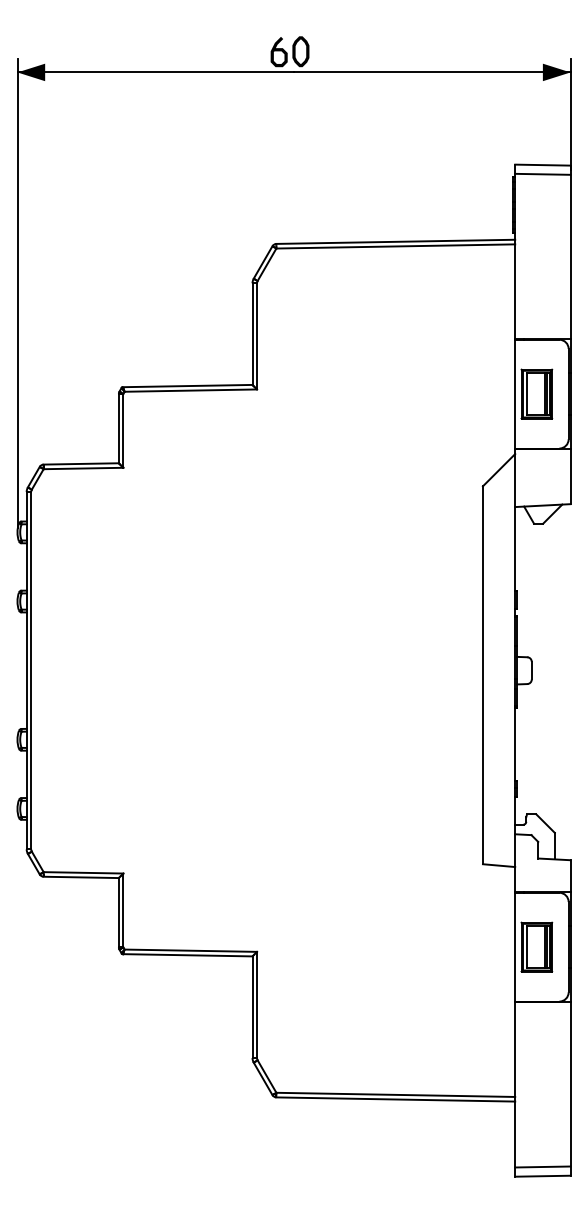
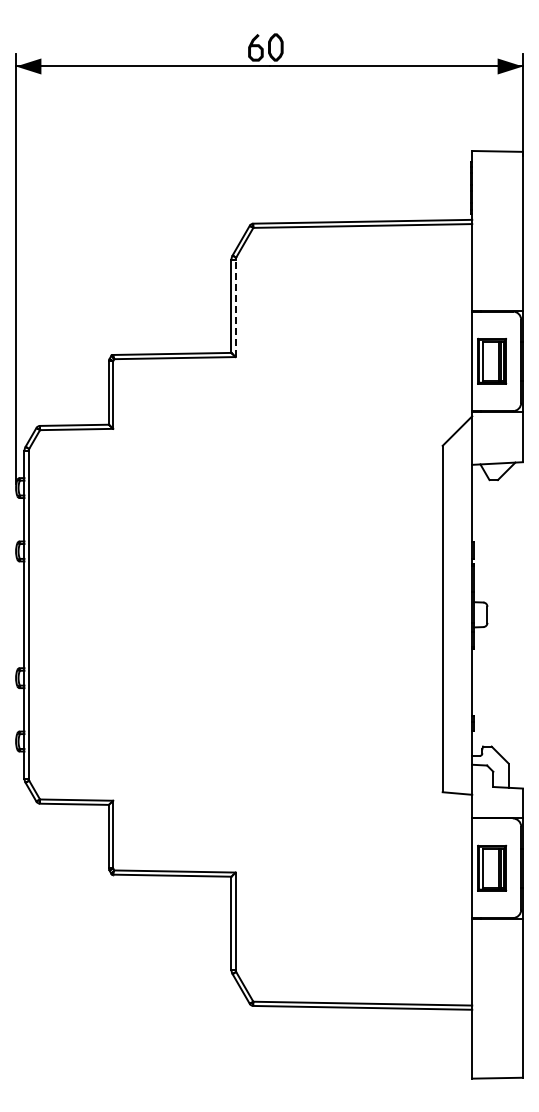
line: (542, 173) -> (497, 159), removed
line: (256, 336) -> (235, 308), solid -> dashed
line: (542, 1166) -> (497, 1069), removed

